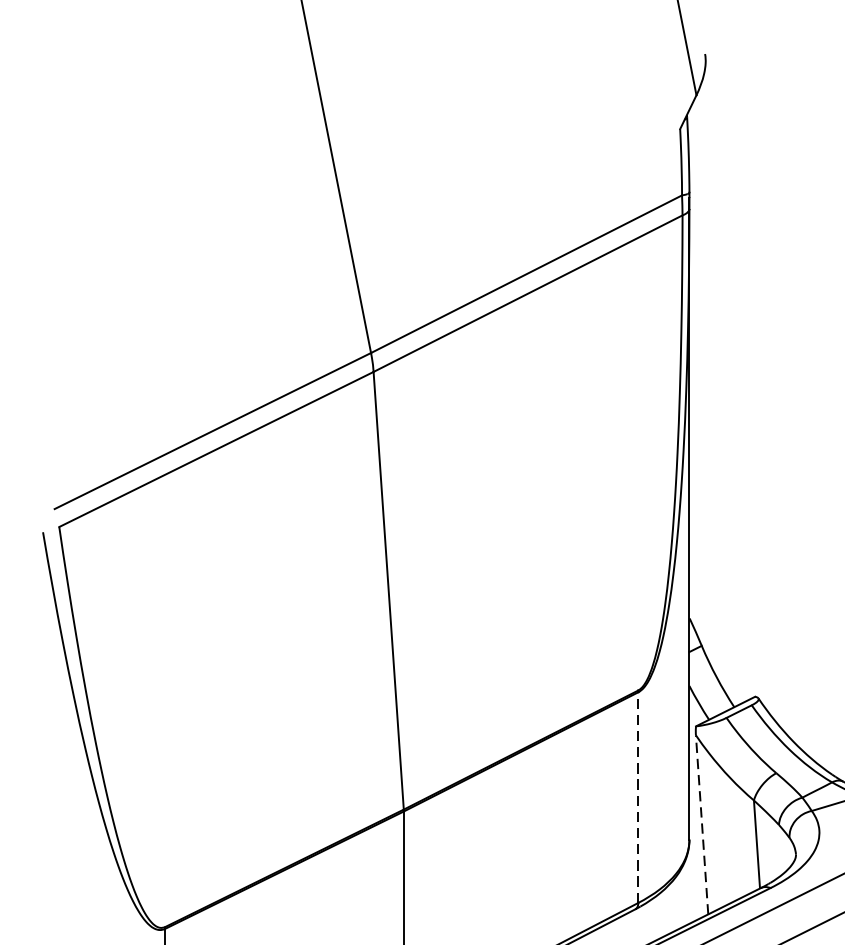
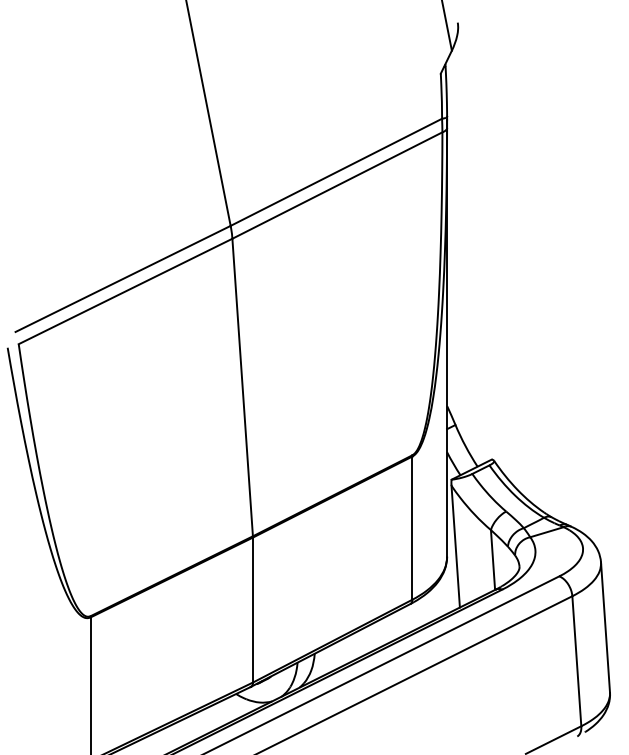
line: (638, 798) -> (412, 528), dashed -> solid
line: (701, 824) -> (455, 546), dashed -> solid

